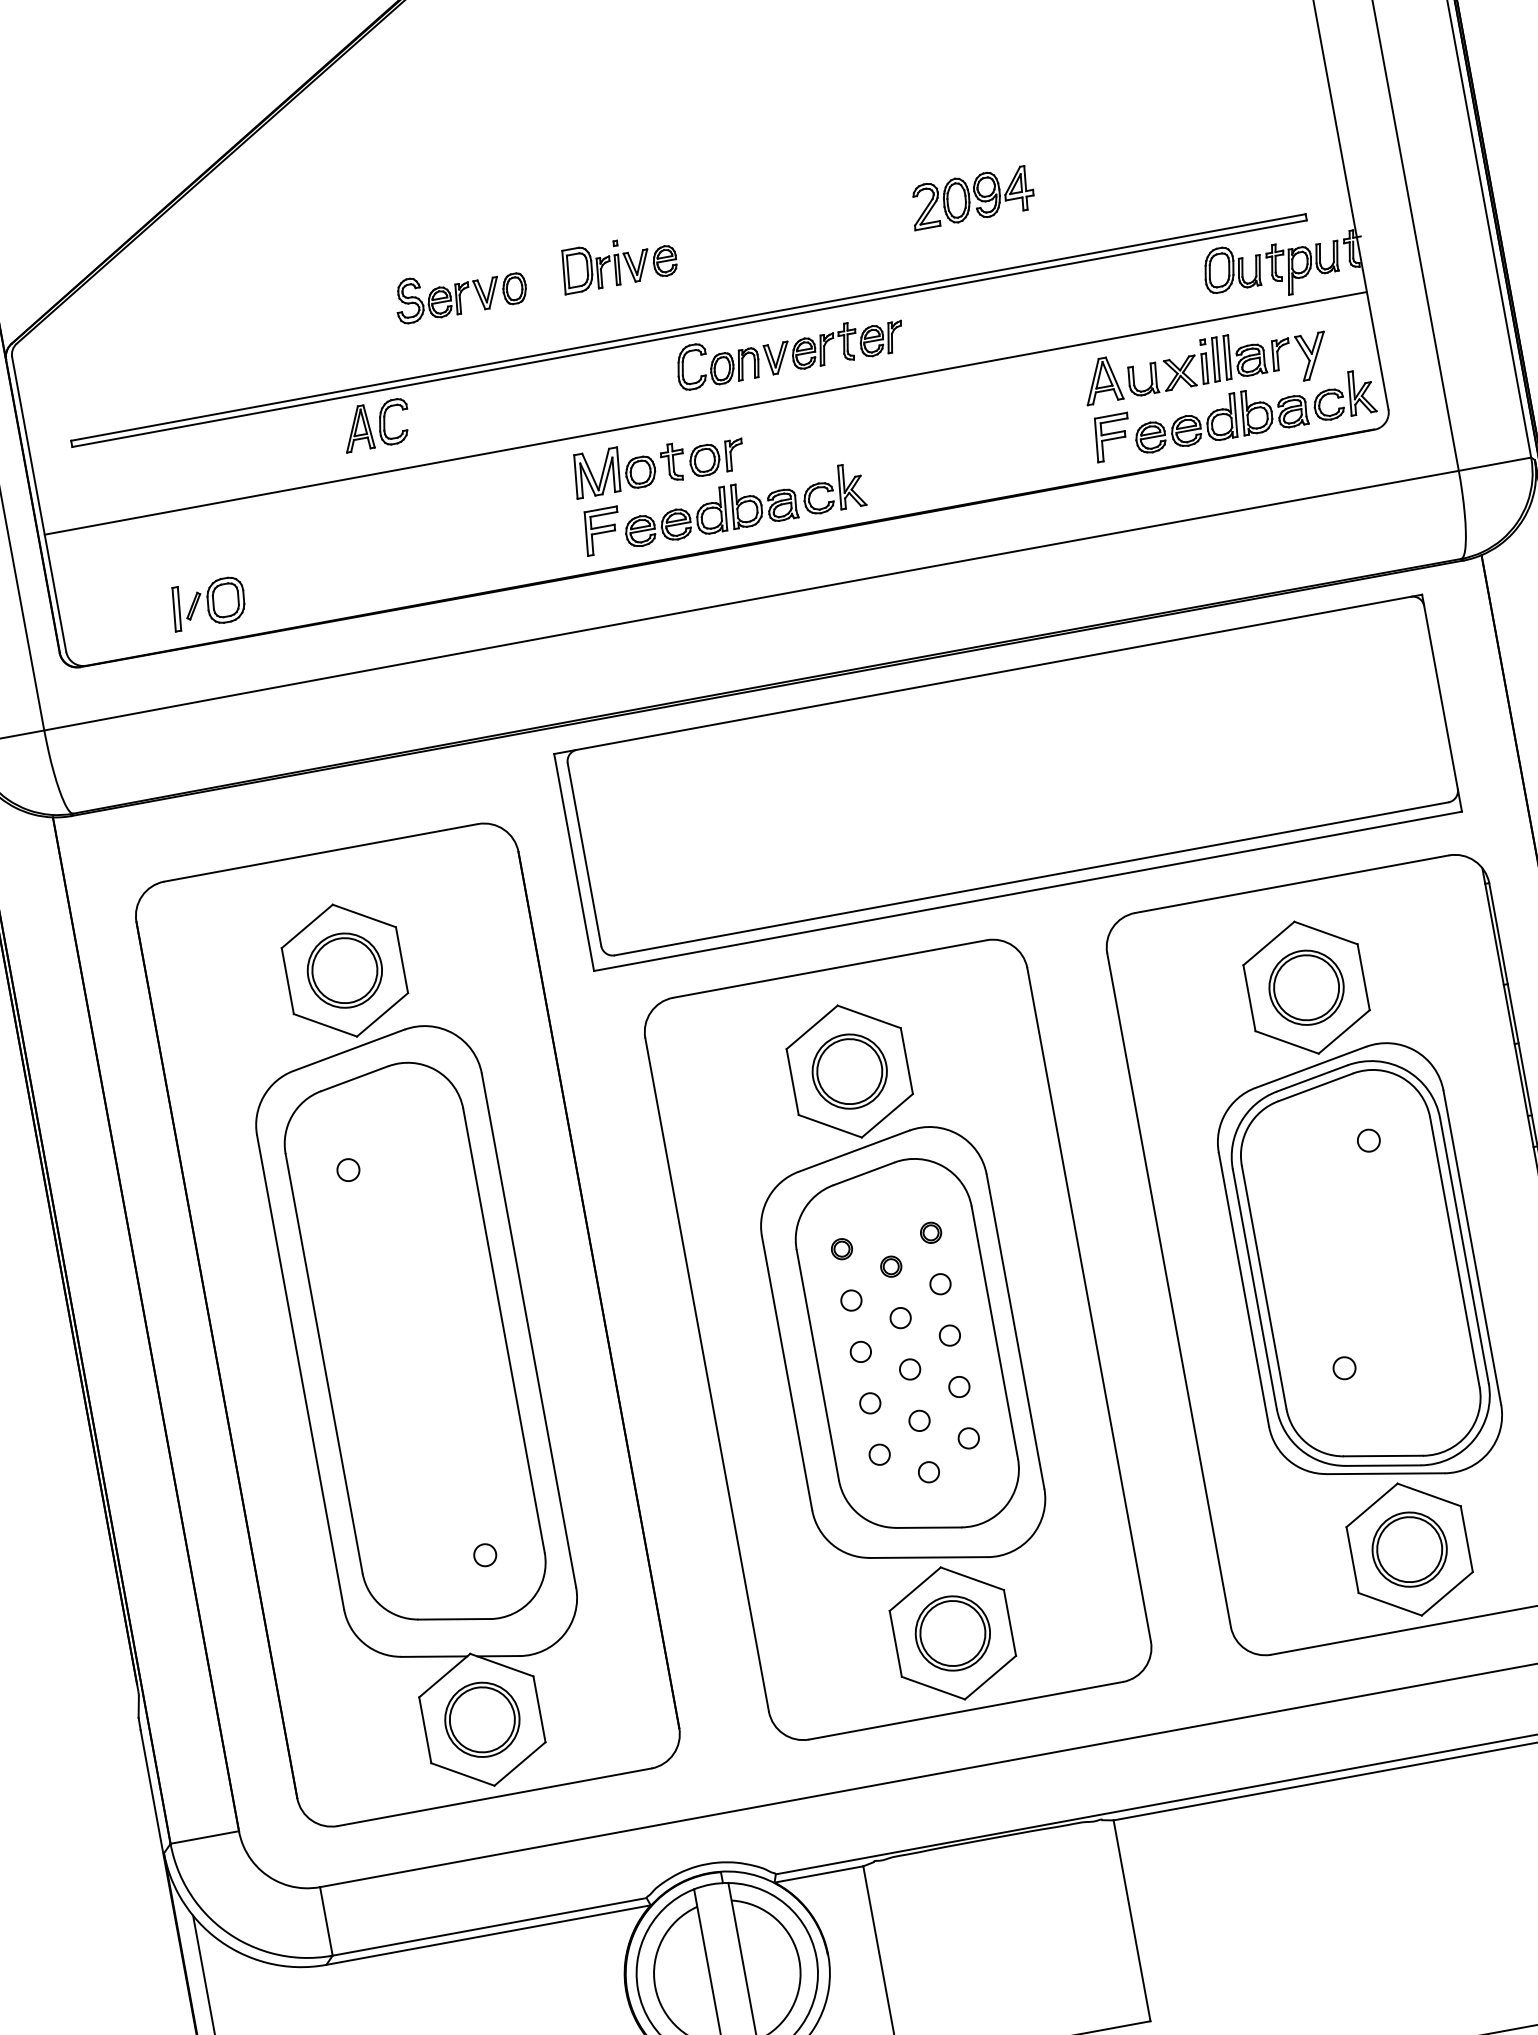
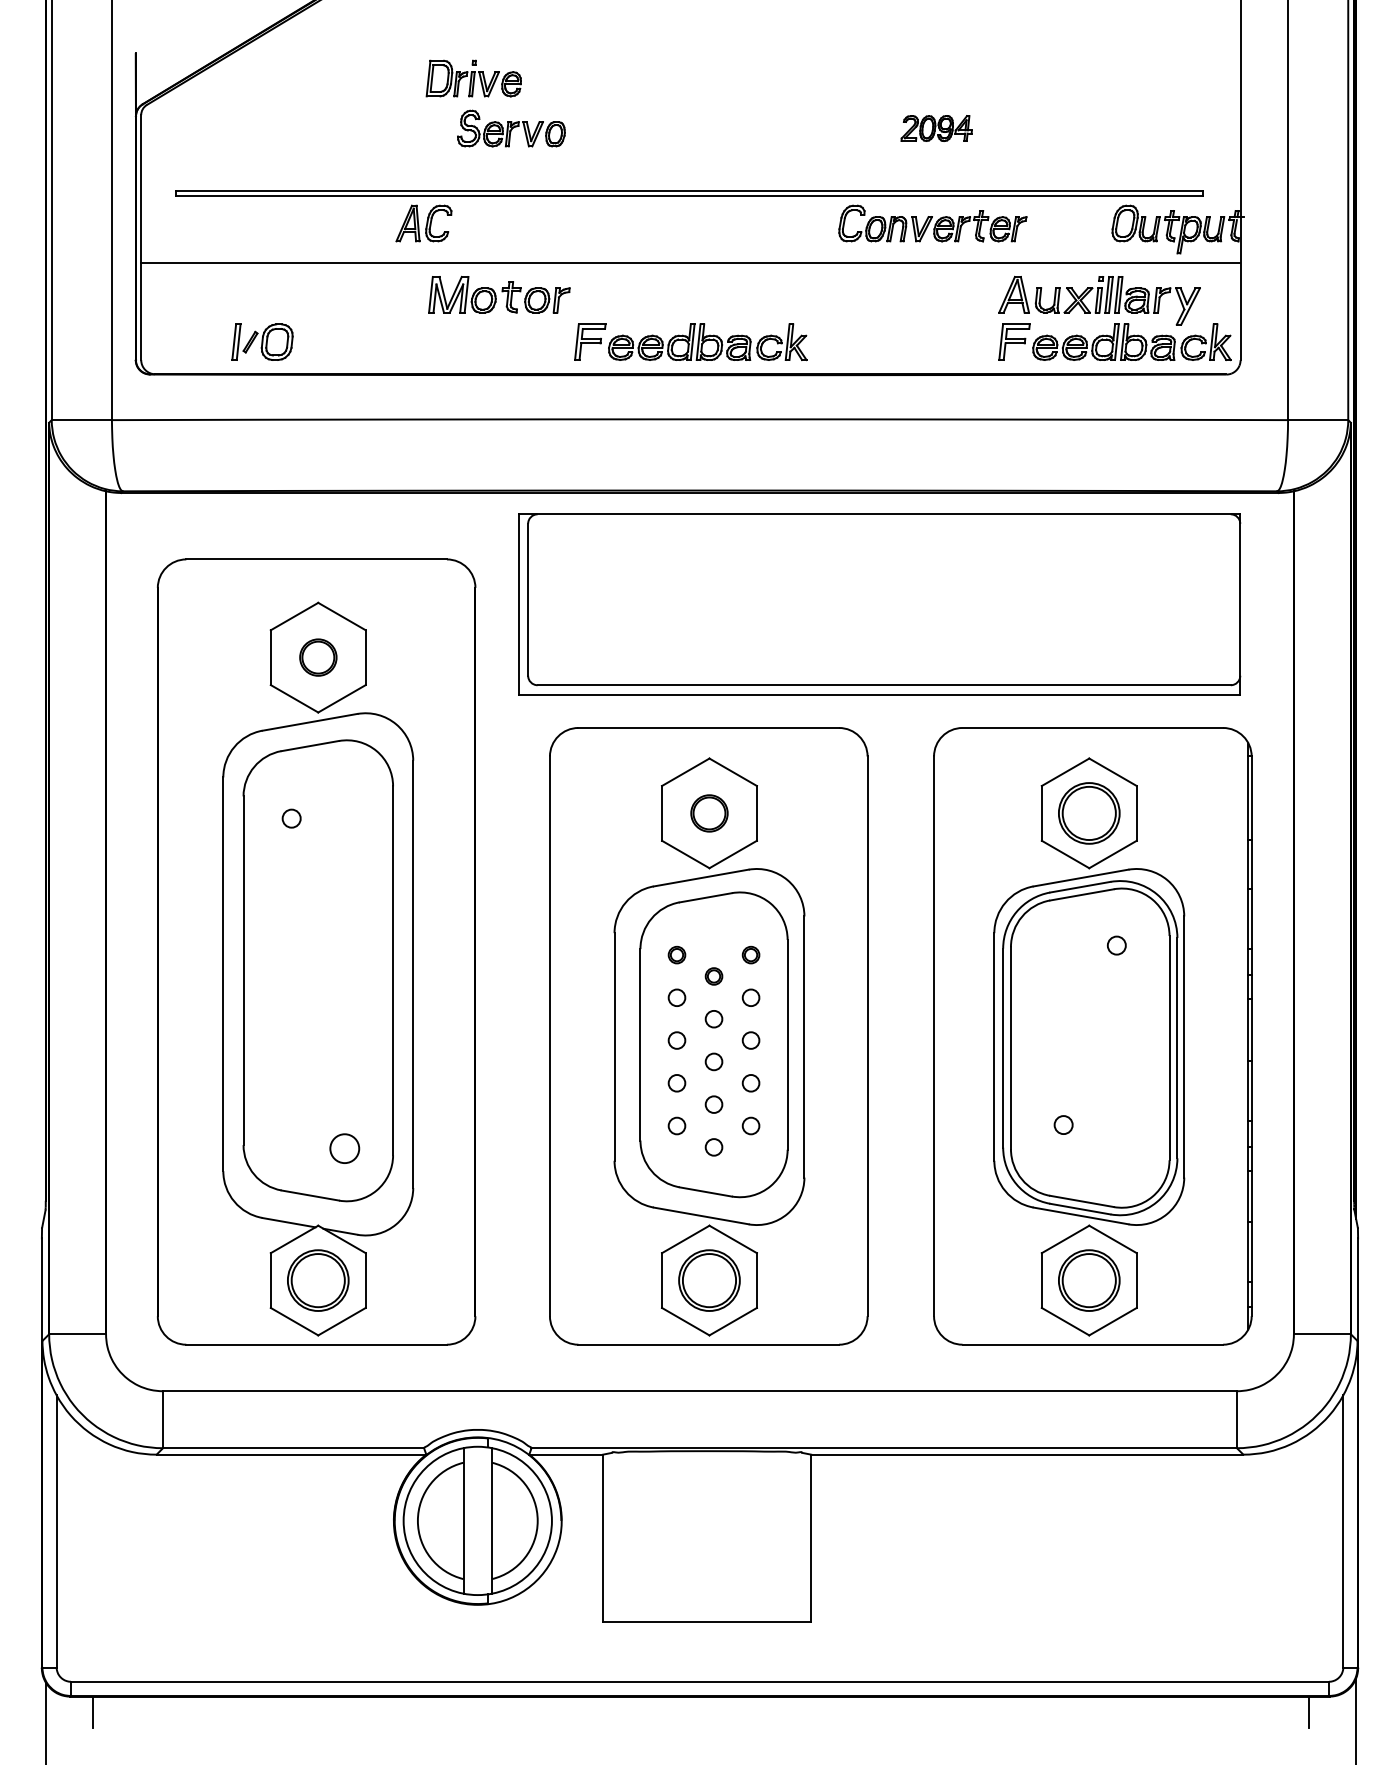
part: (971, 197) -> (936, 128), size x0.7
part: (618, 262) -> (473, 78), moved
part: (789, 349) -> (932, 223), moved
part: (658, 461) -> (499, 294), moved
part: (345, 970) -> (318, 657), size x0.6
part: (849, 1071) -> (709, 813), size x0.6
circle: (484, 1555) -> (344, 1148), size x1.6

